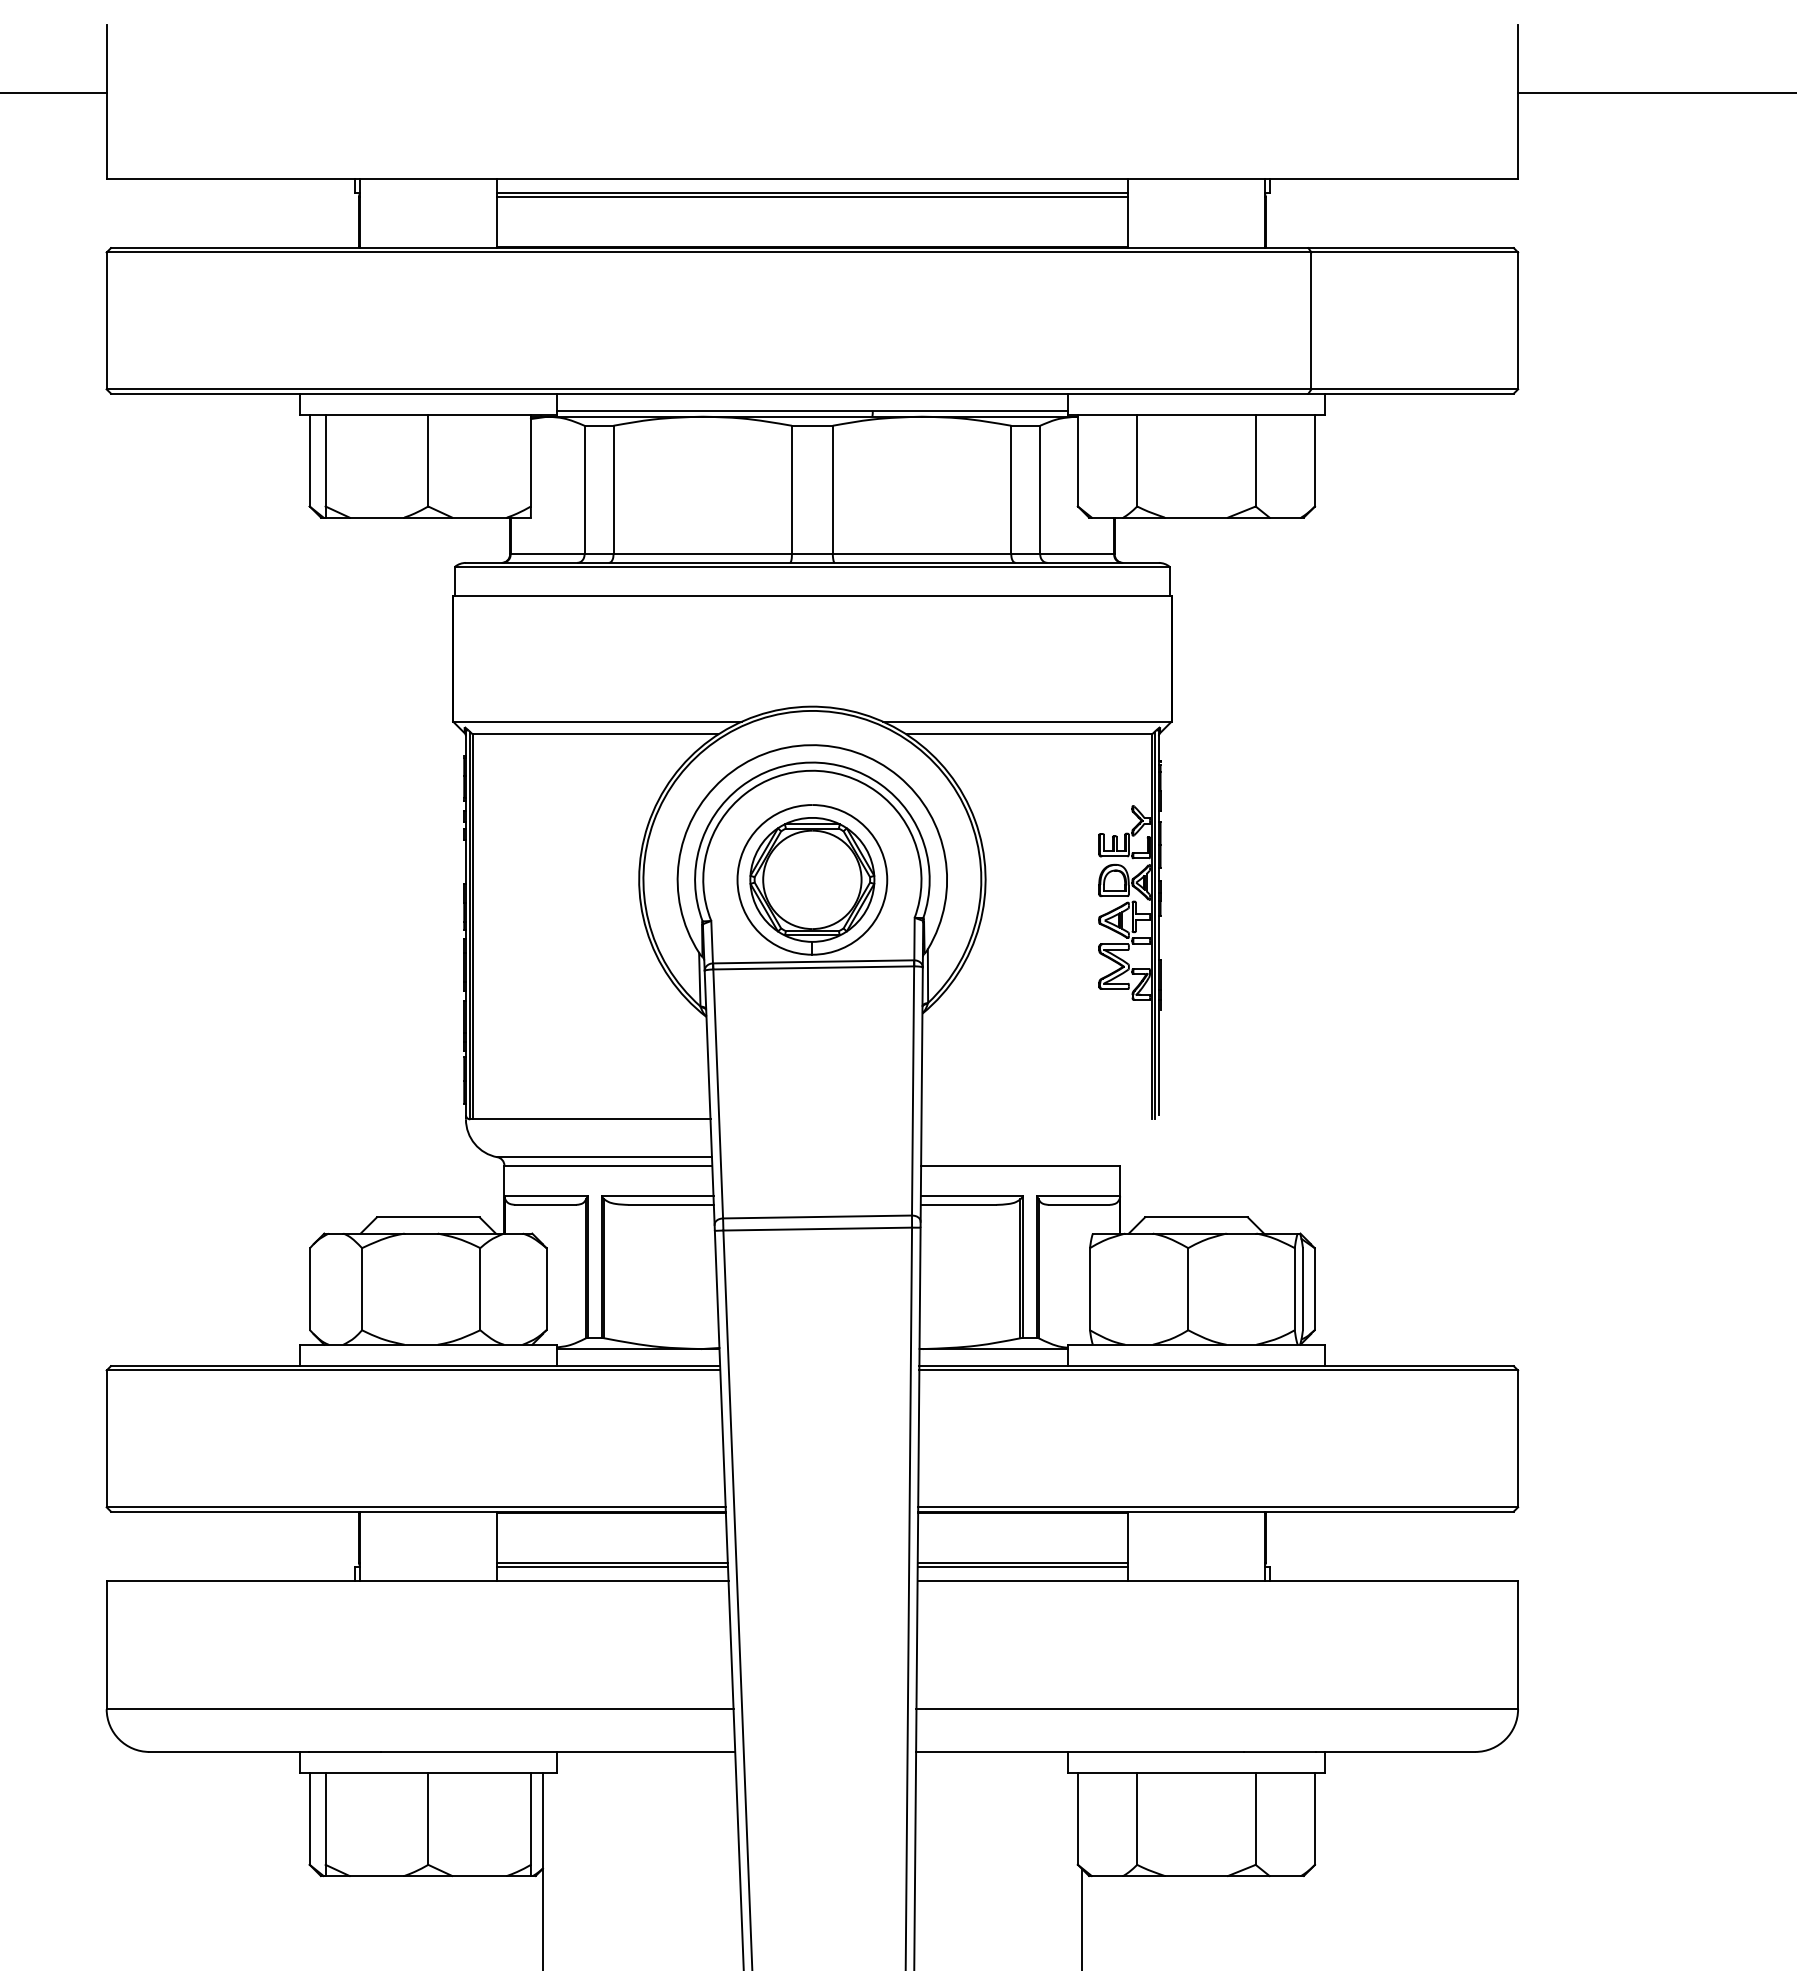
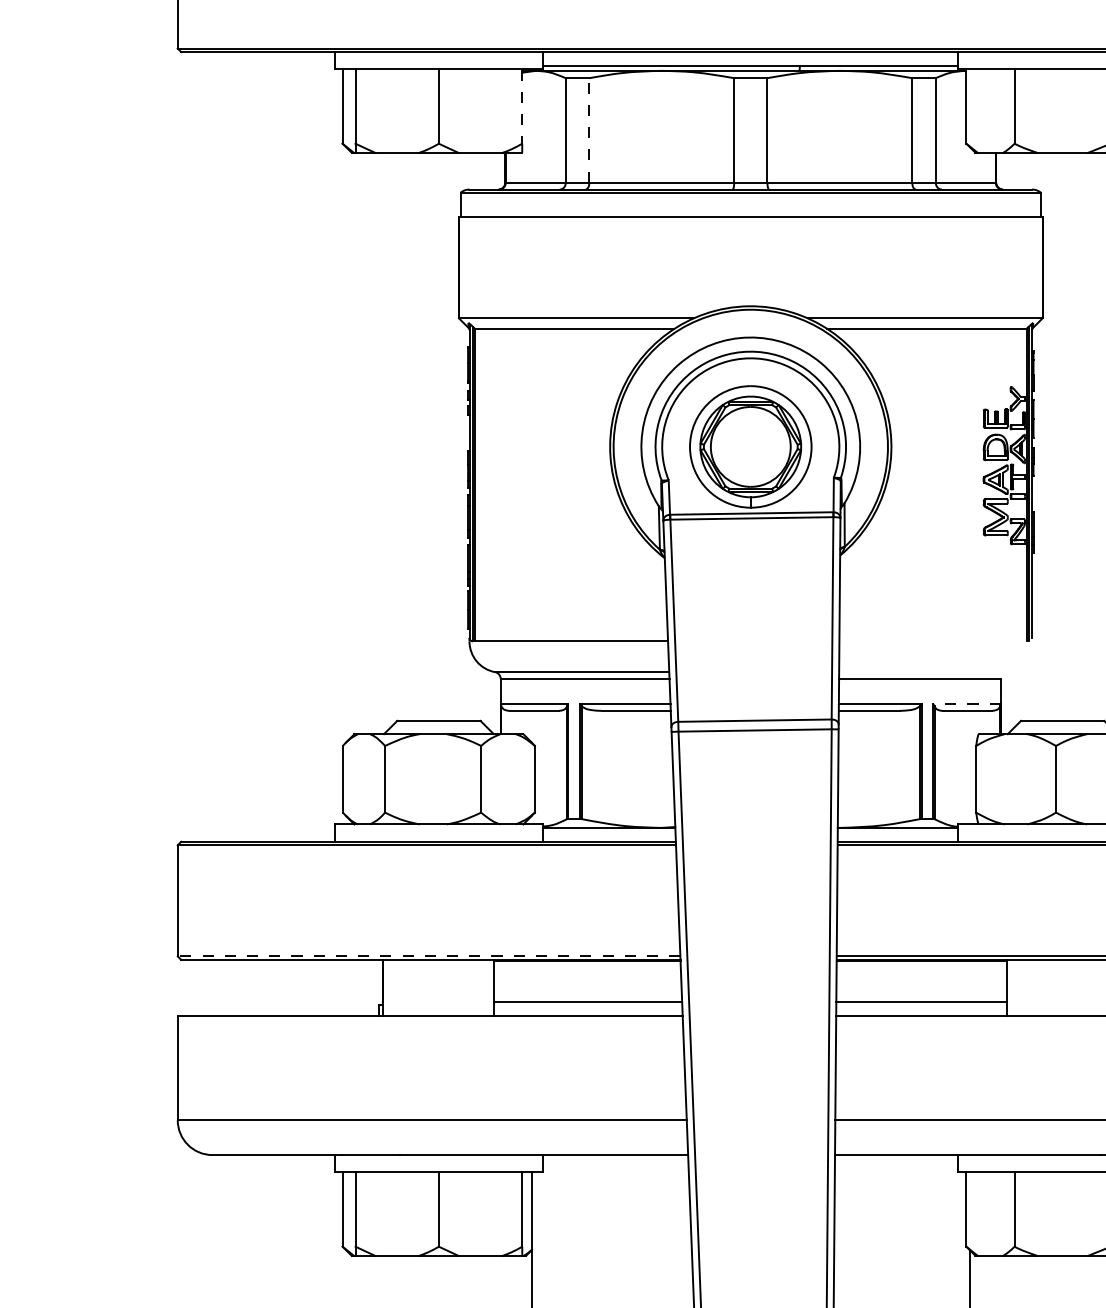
line: (530, 460) -> (521, 106), solid -> dashed
line: (613, 489) -> (589, 129), solid -> dashed
line: (1078, 1196) -> (966, 704), solid -> dashed
line: (415, 1507) -> (428, 956), solid -> dashed
line: (612, 1567) -> (588, 1005), removed
line: (1022, 1567) -> (921, 1005), removed

